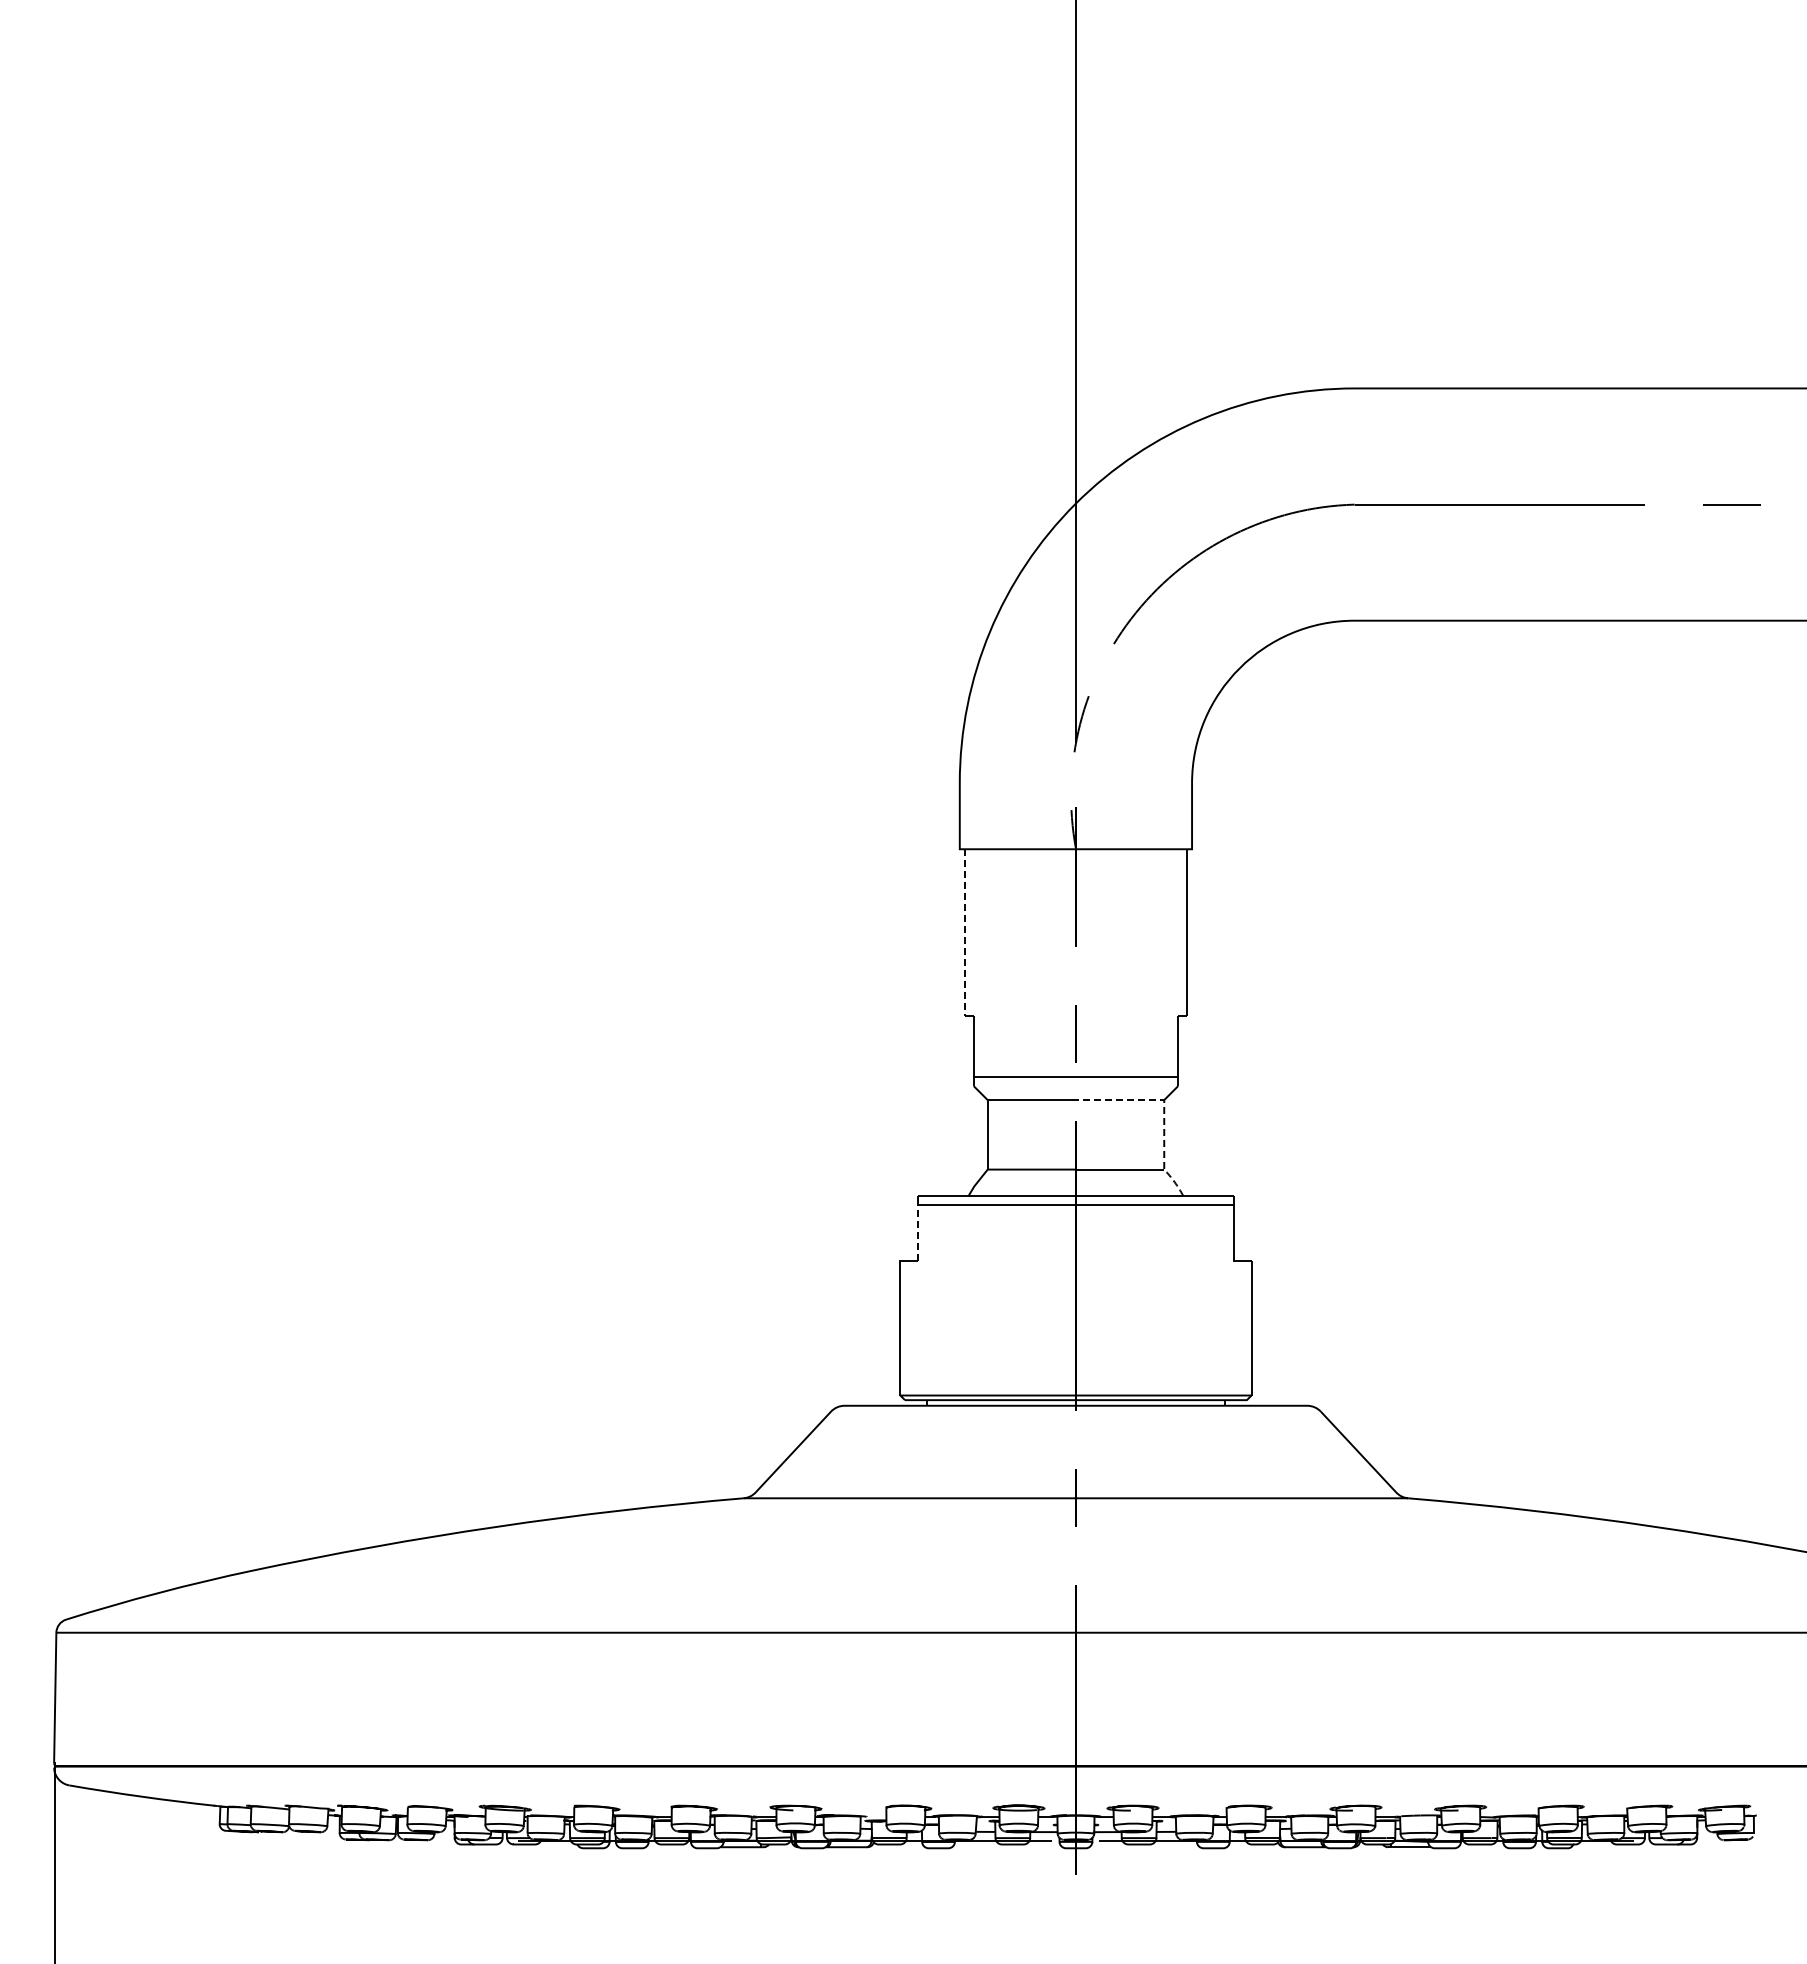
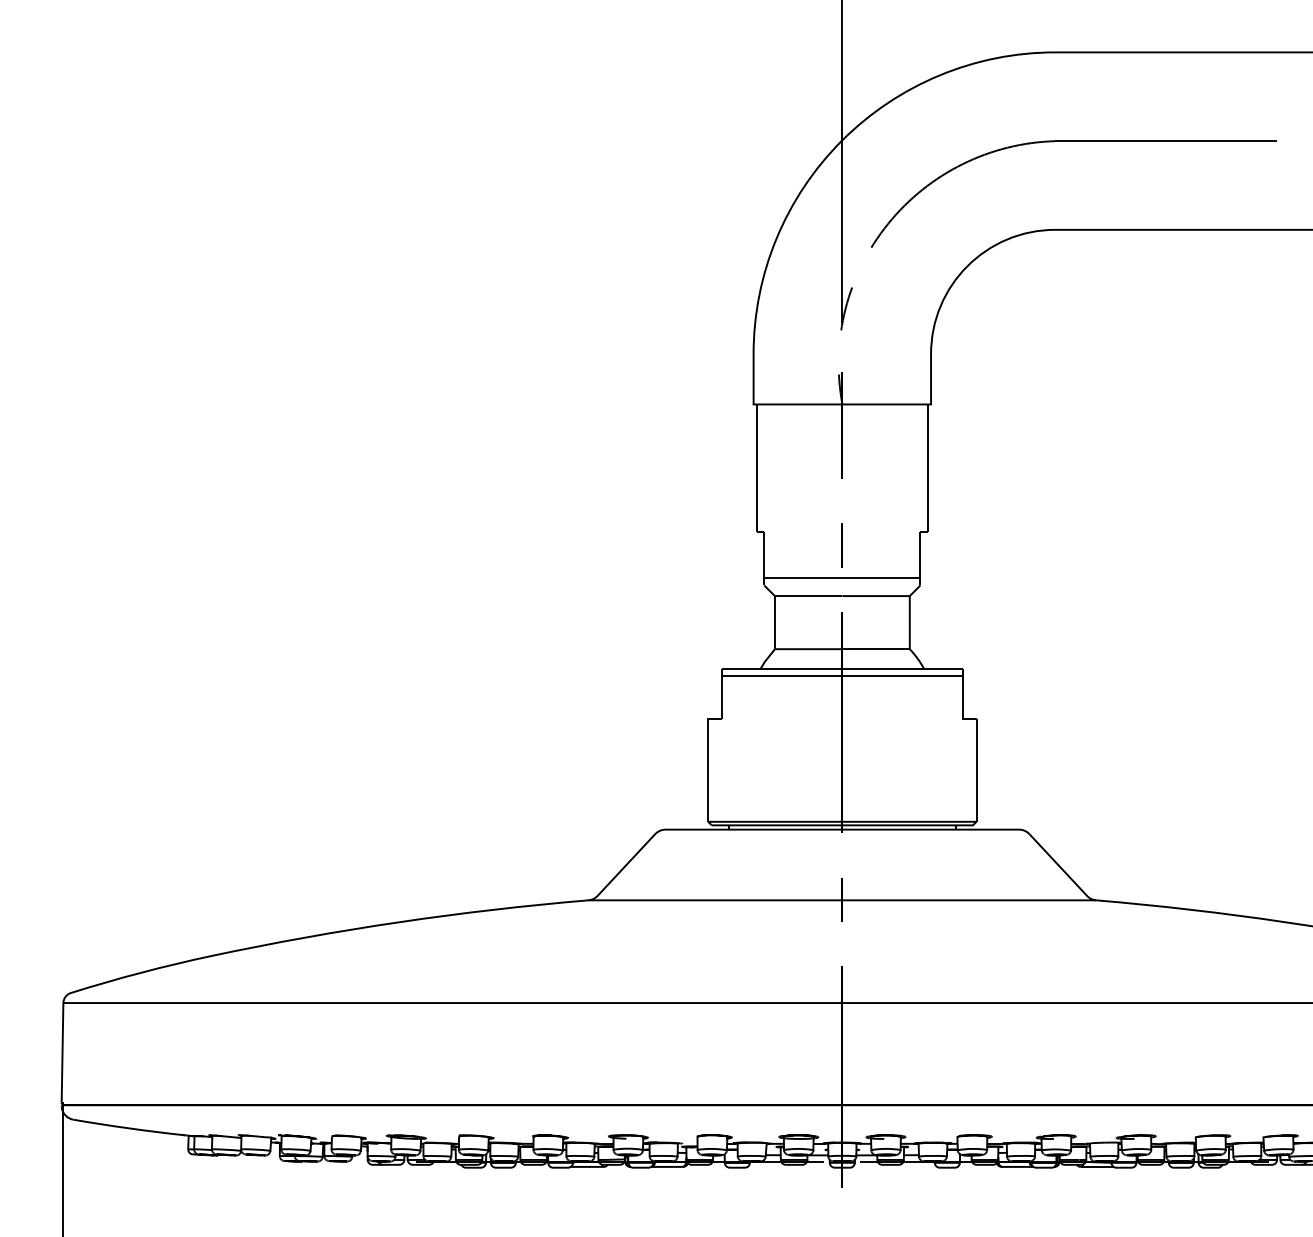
line: (964, 932) -> (757, 468), dashed -> solid
line: (1164, 1110) -> (910, 604), dashed -> solid
line: (918, 1232) -> (722, 697), dashed -> solid

